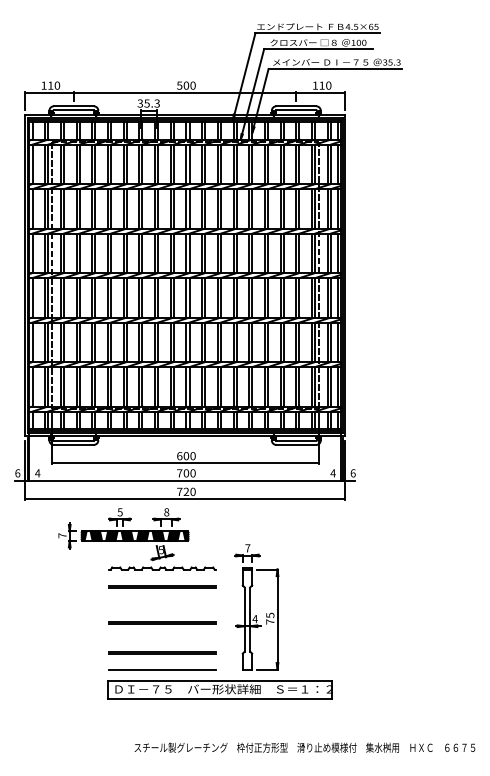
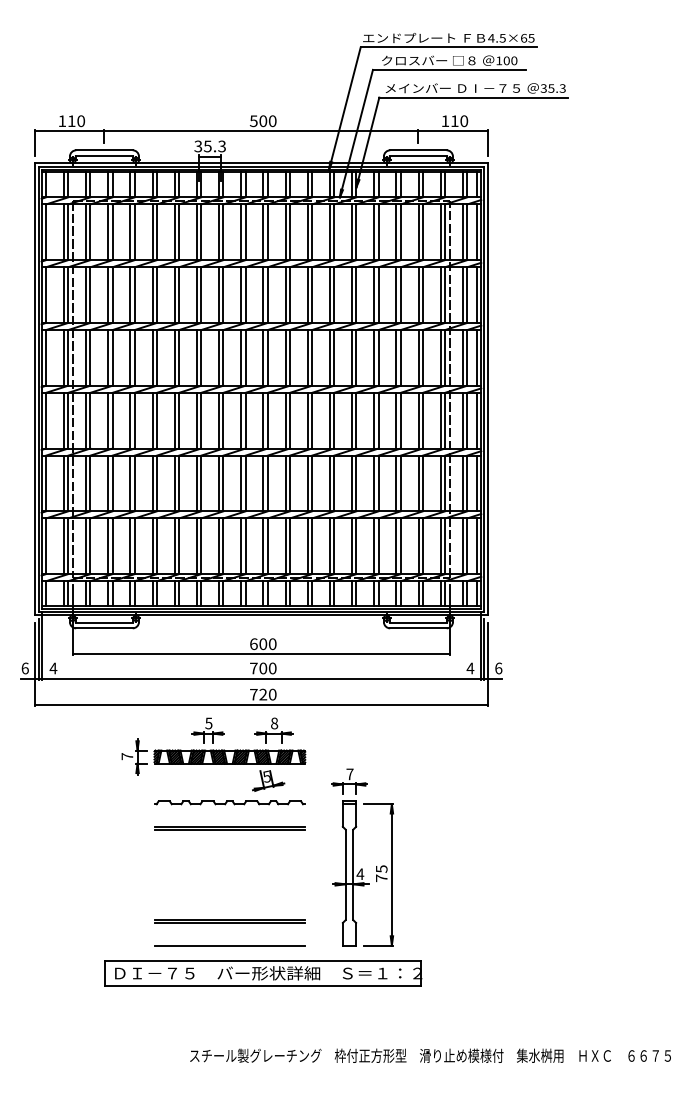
part: (123, 534) -> (213, 754), moved
line: (162, 622) -> (229, 879), removed
part: (220, 689) -> (263, 973), moved

